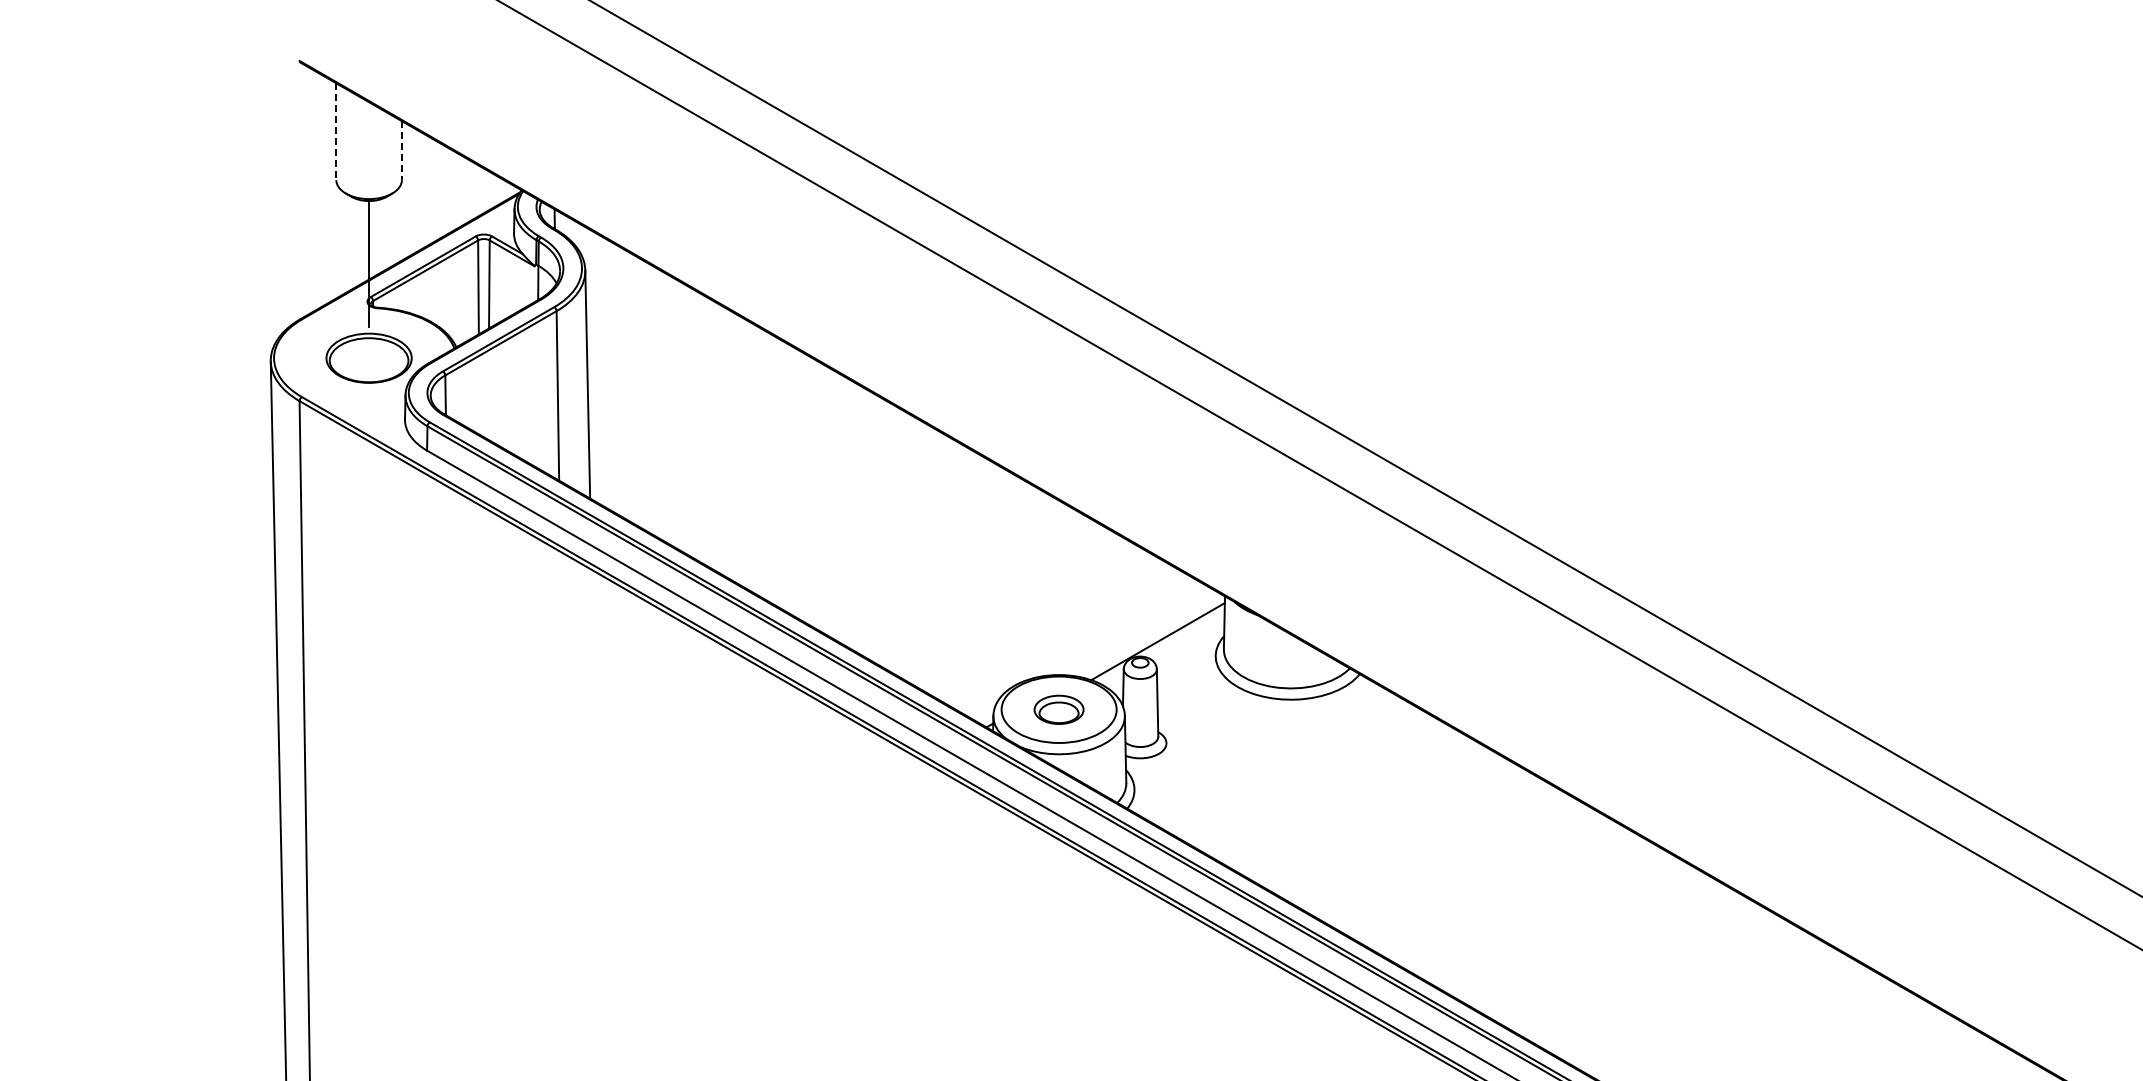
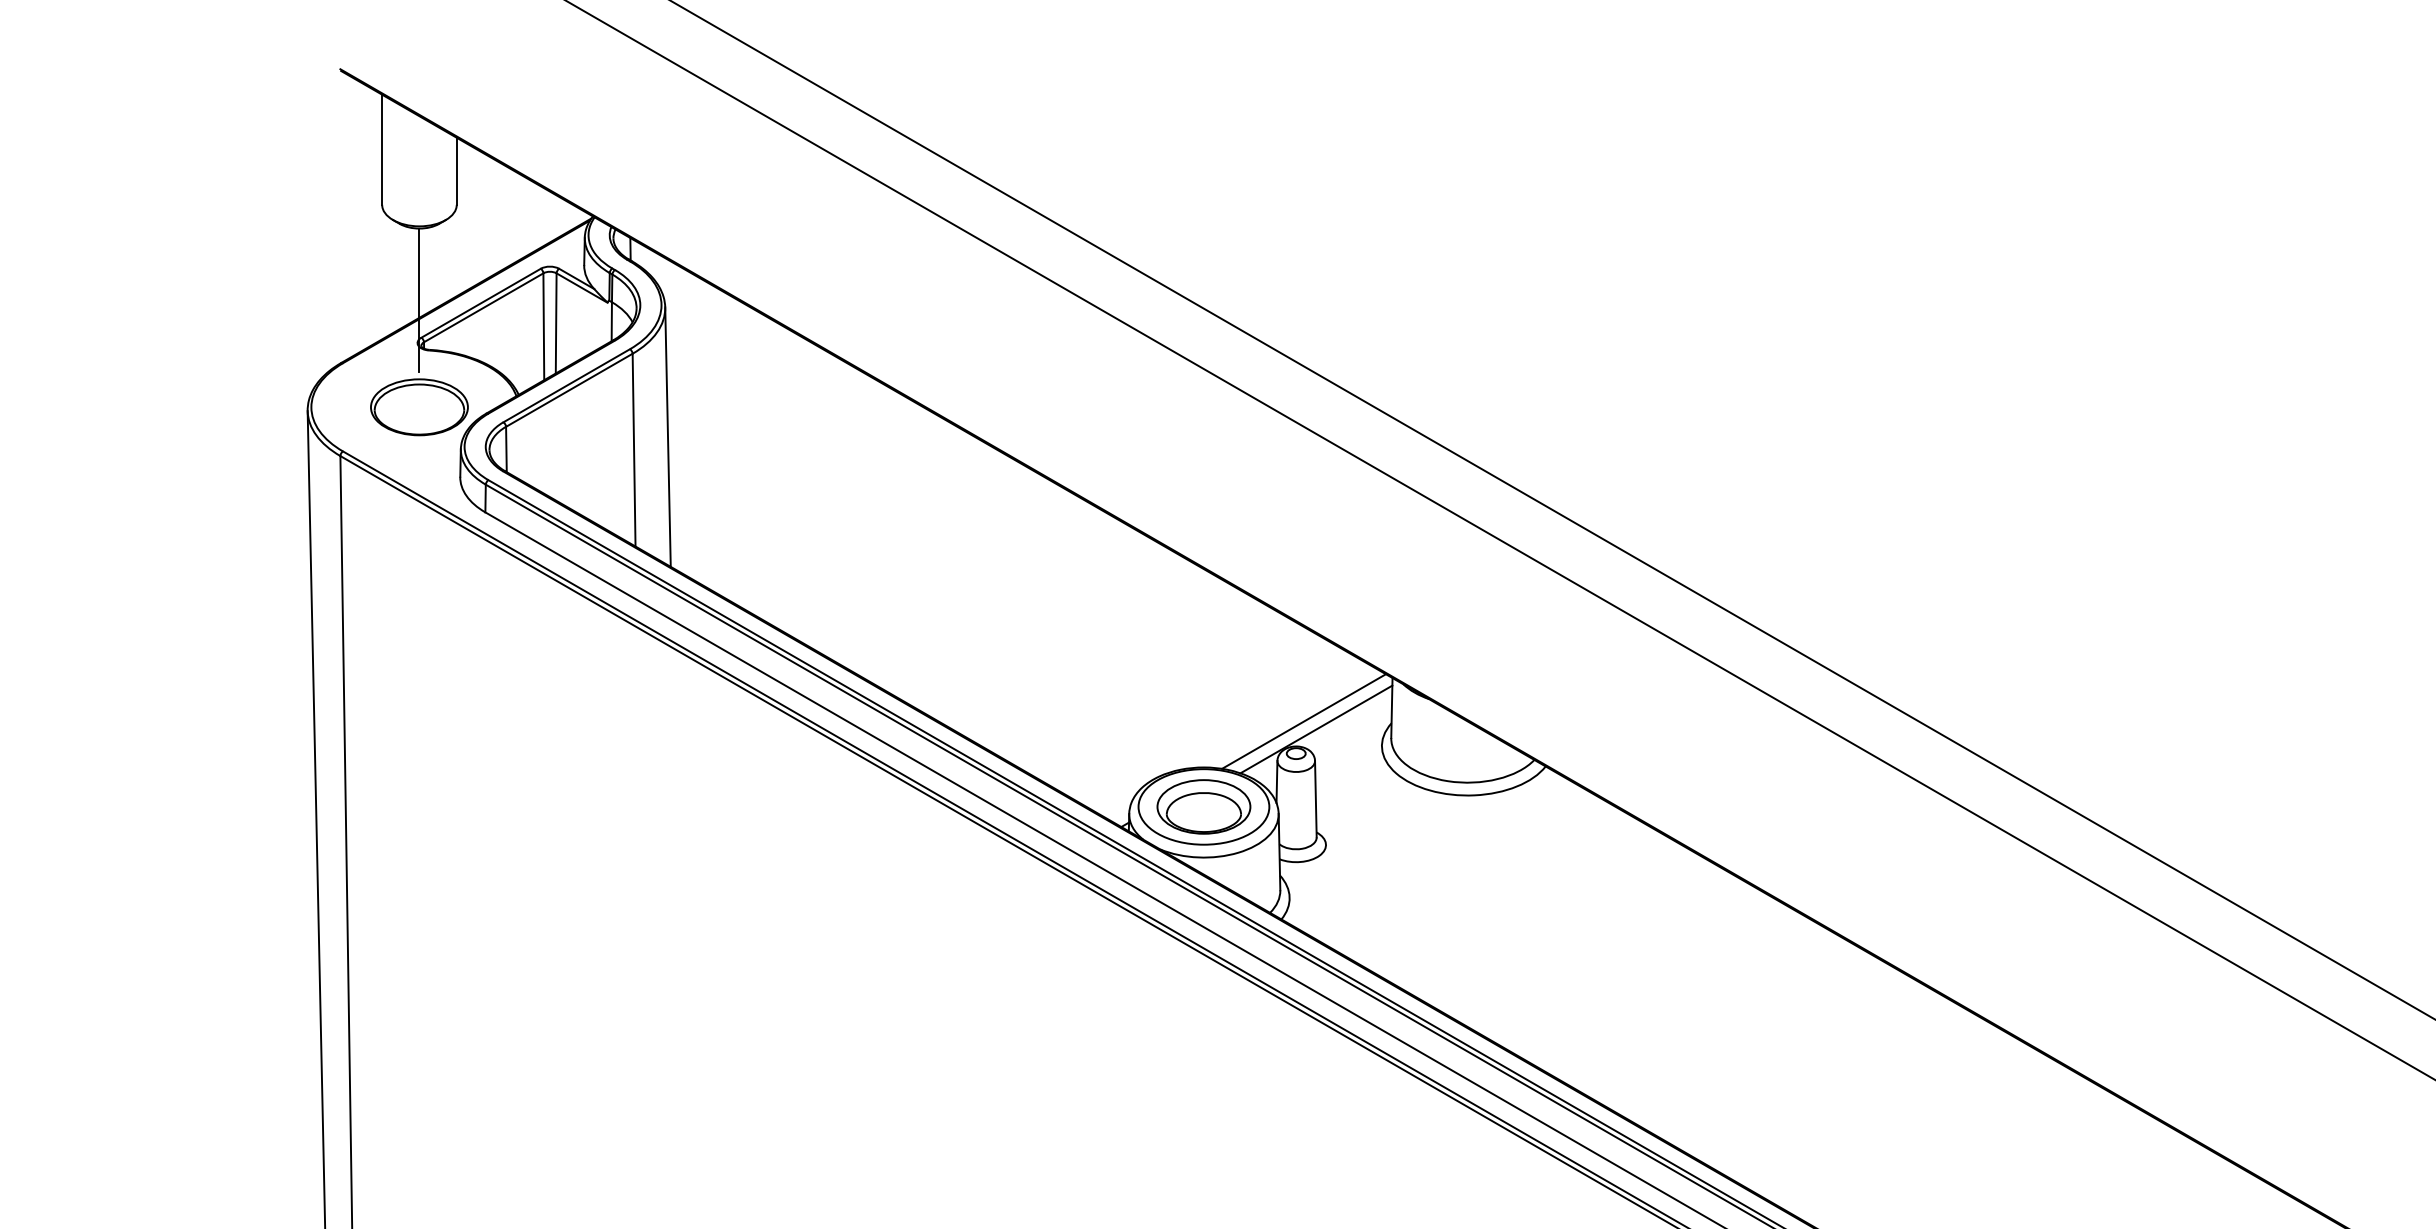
line: (336, 132) -> (382, 150), dashed -> solid
line: (401, 150) -> (456, 171), dashed -> solid
line: (1147, 634) -> (1304, 721), added
part: (1058, 709) -> (1203, 806), size x1.67

